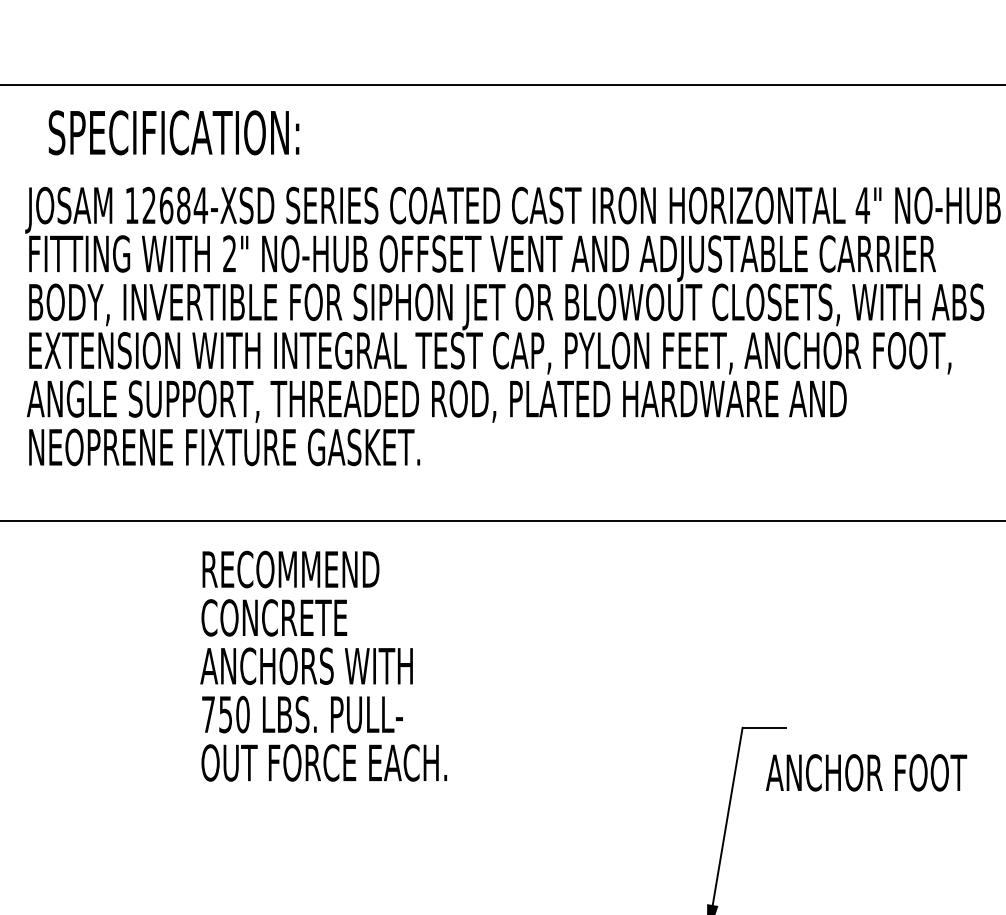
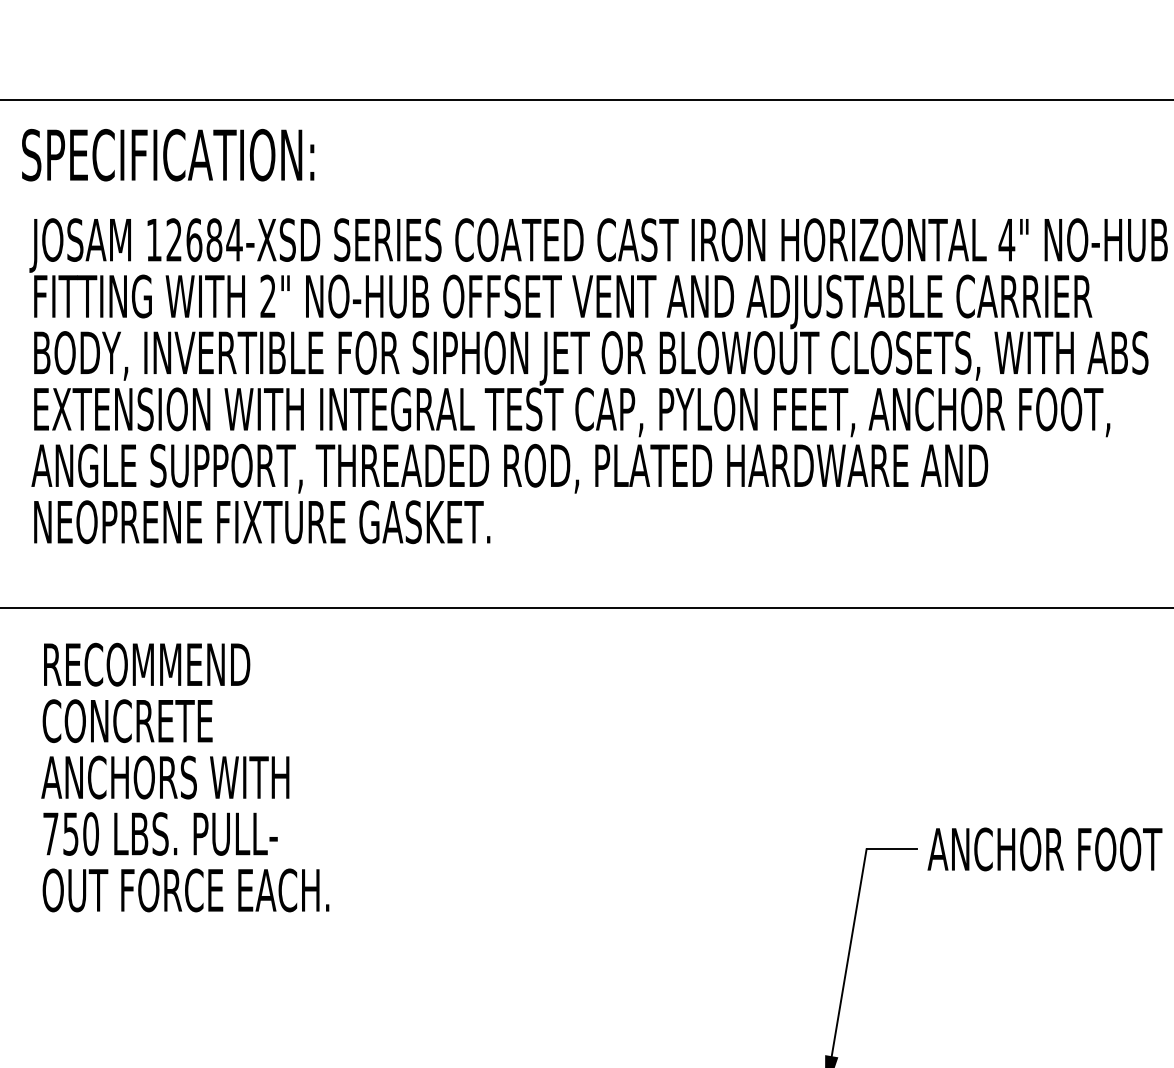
text: (173, 132) -> (167, 154), moved
text: (323, 665) -> (185, 776), moved
text: (866, 772) -> (1044, 849), moved

